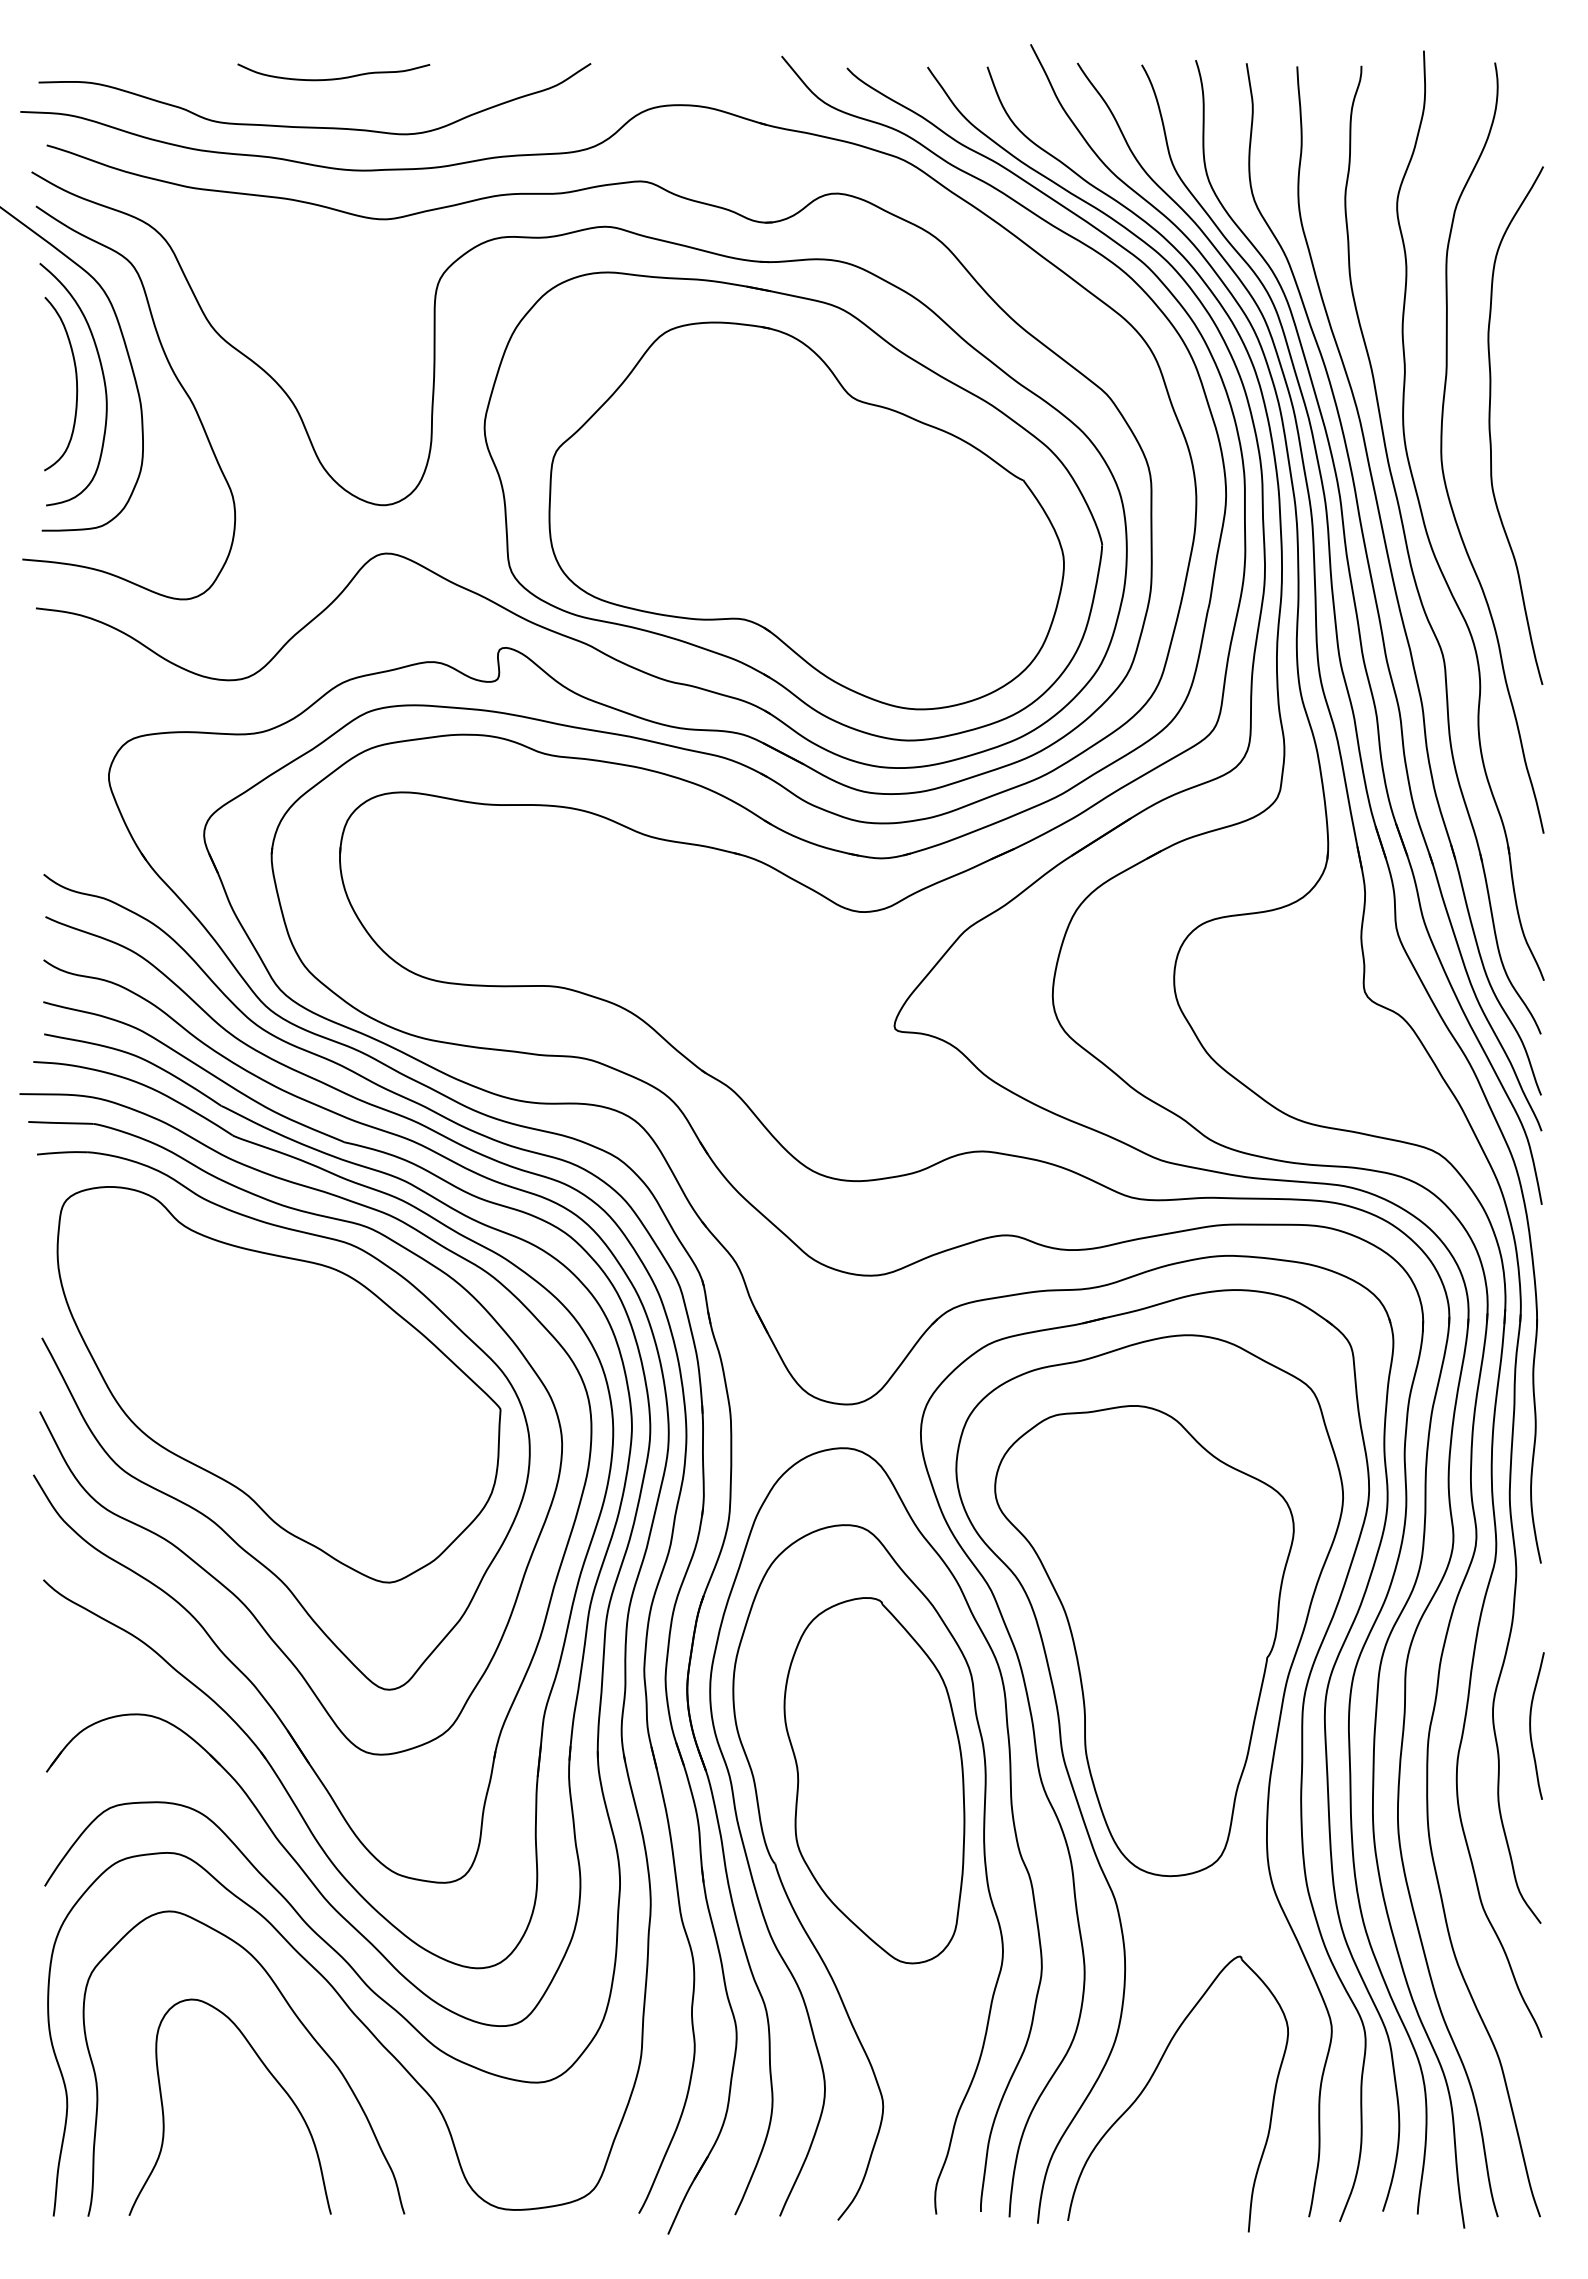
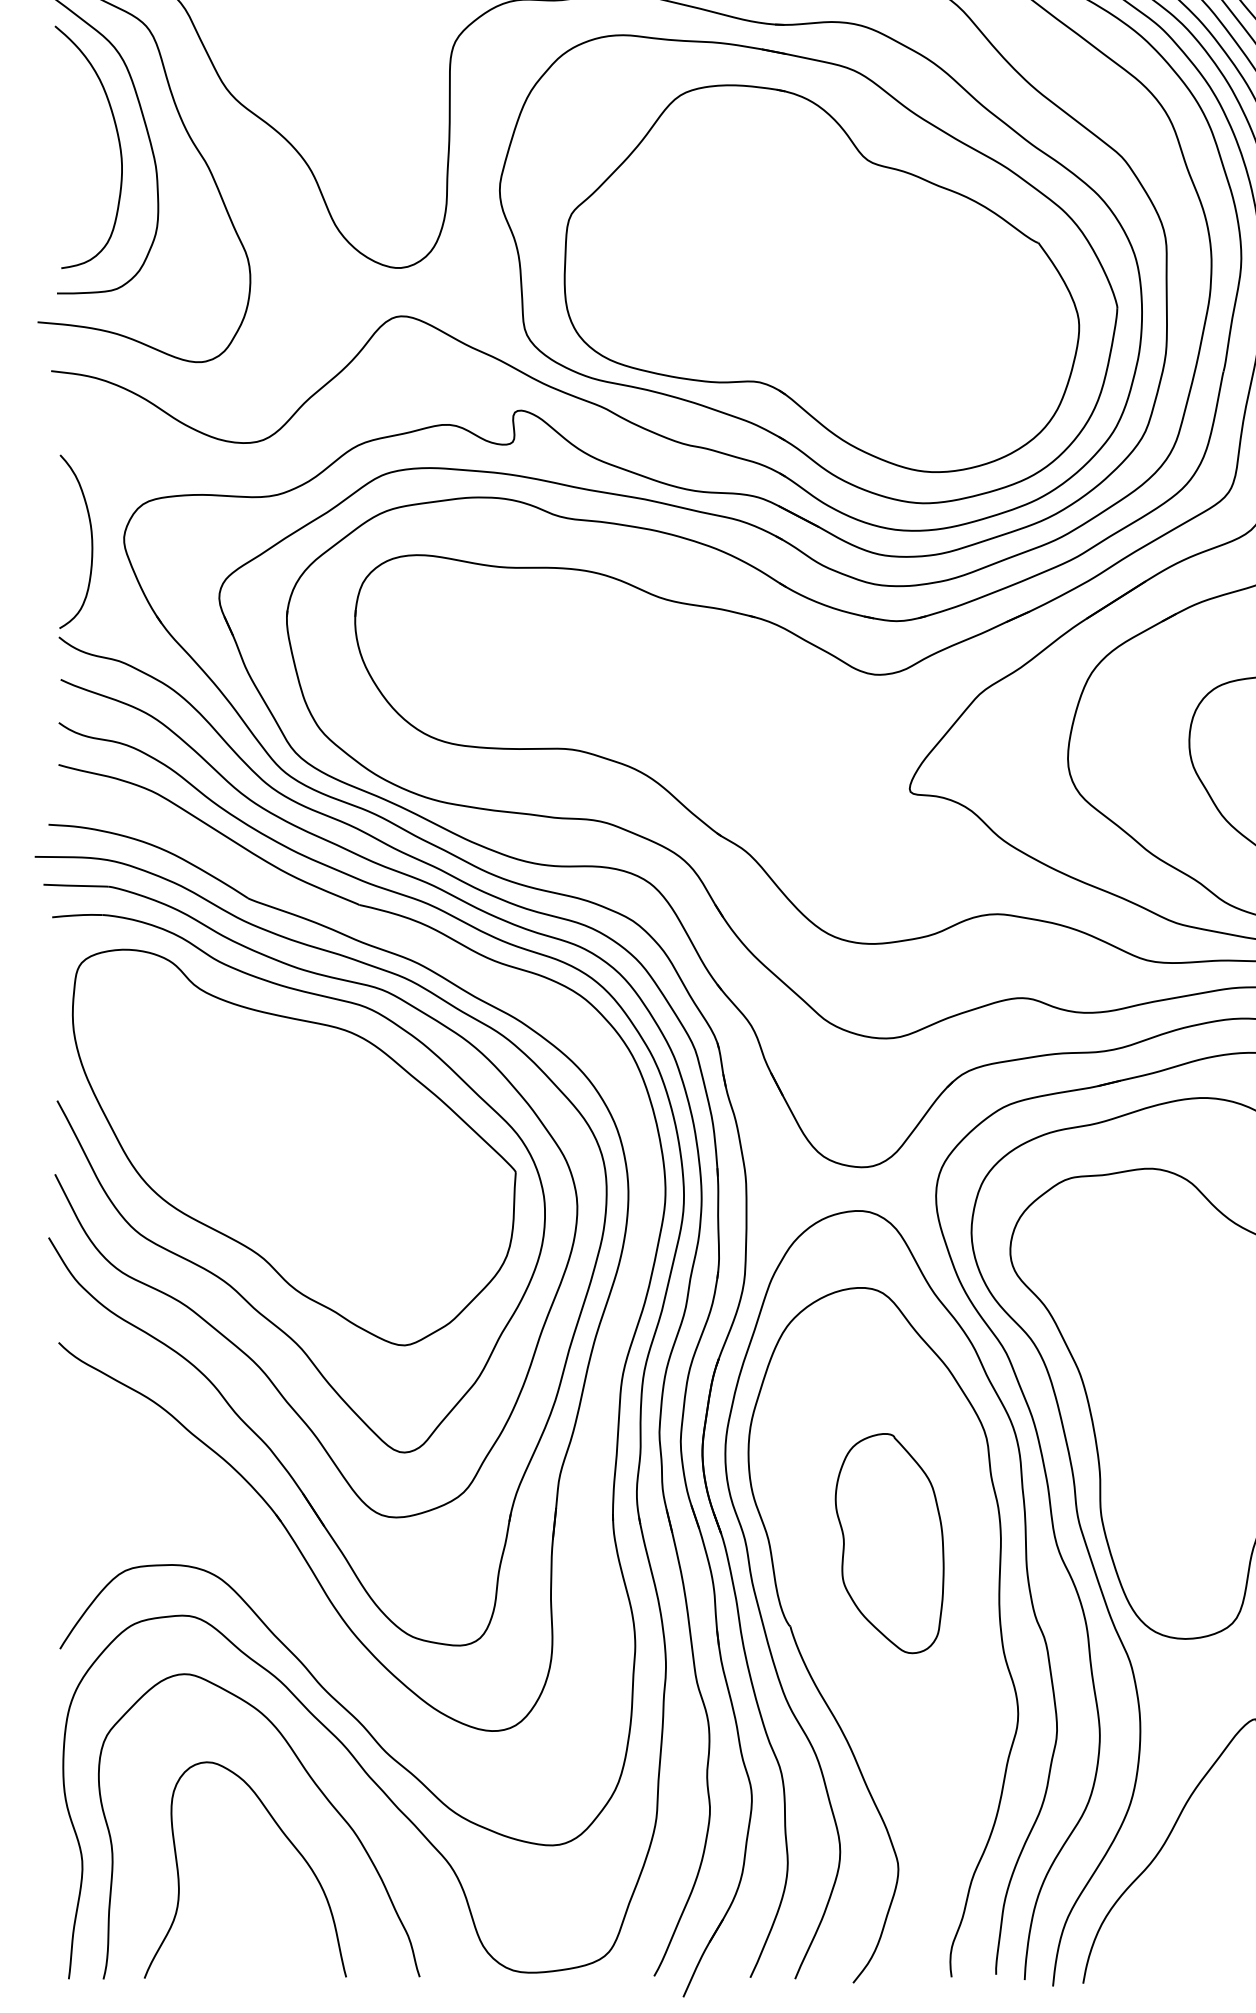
curve: (75, 379) -> (90, 537), moved
part: (187, 1733) -> (202, 1496), removed
part: (874, 1780) -> (889, 1543), size x0.6

